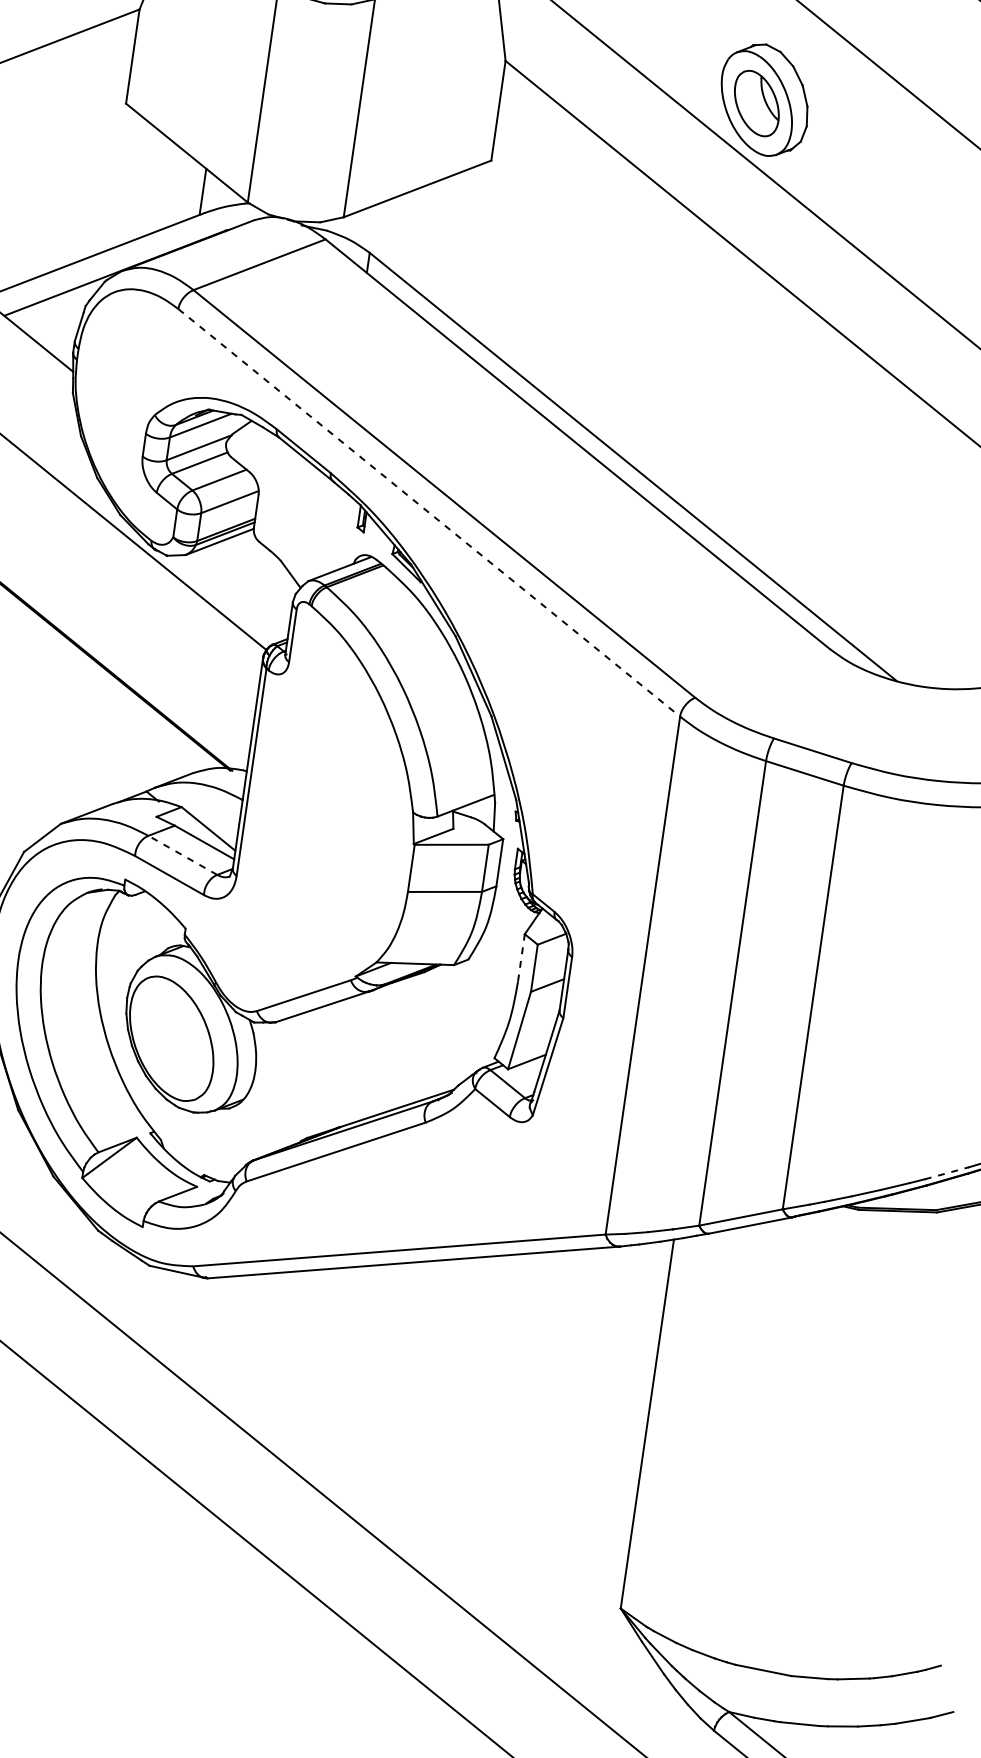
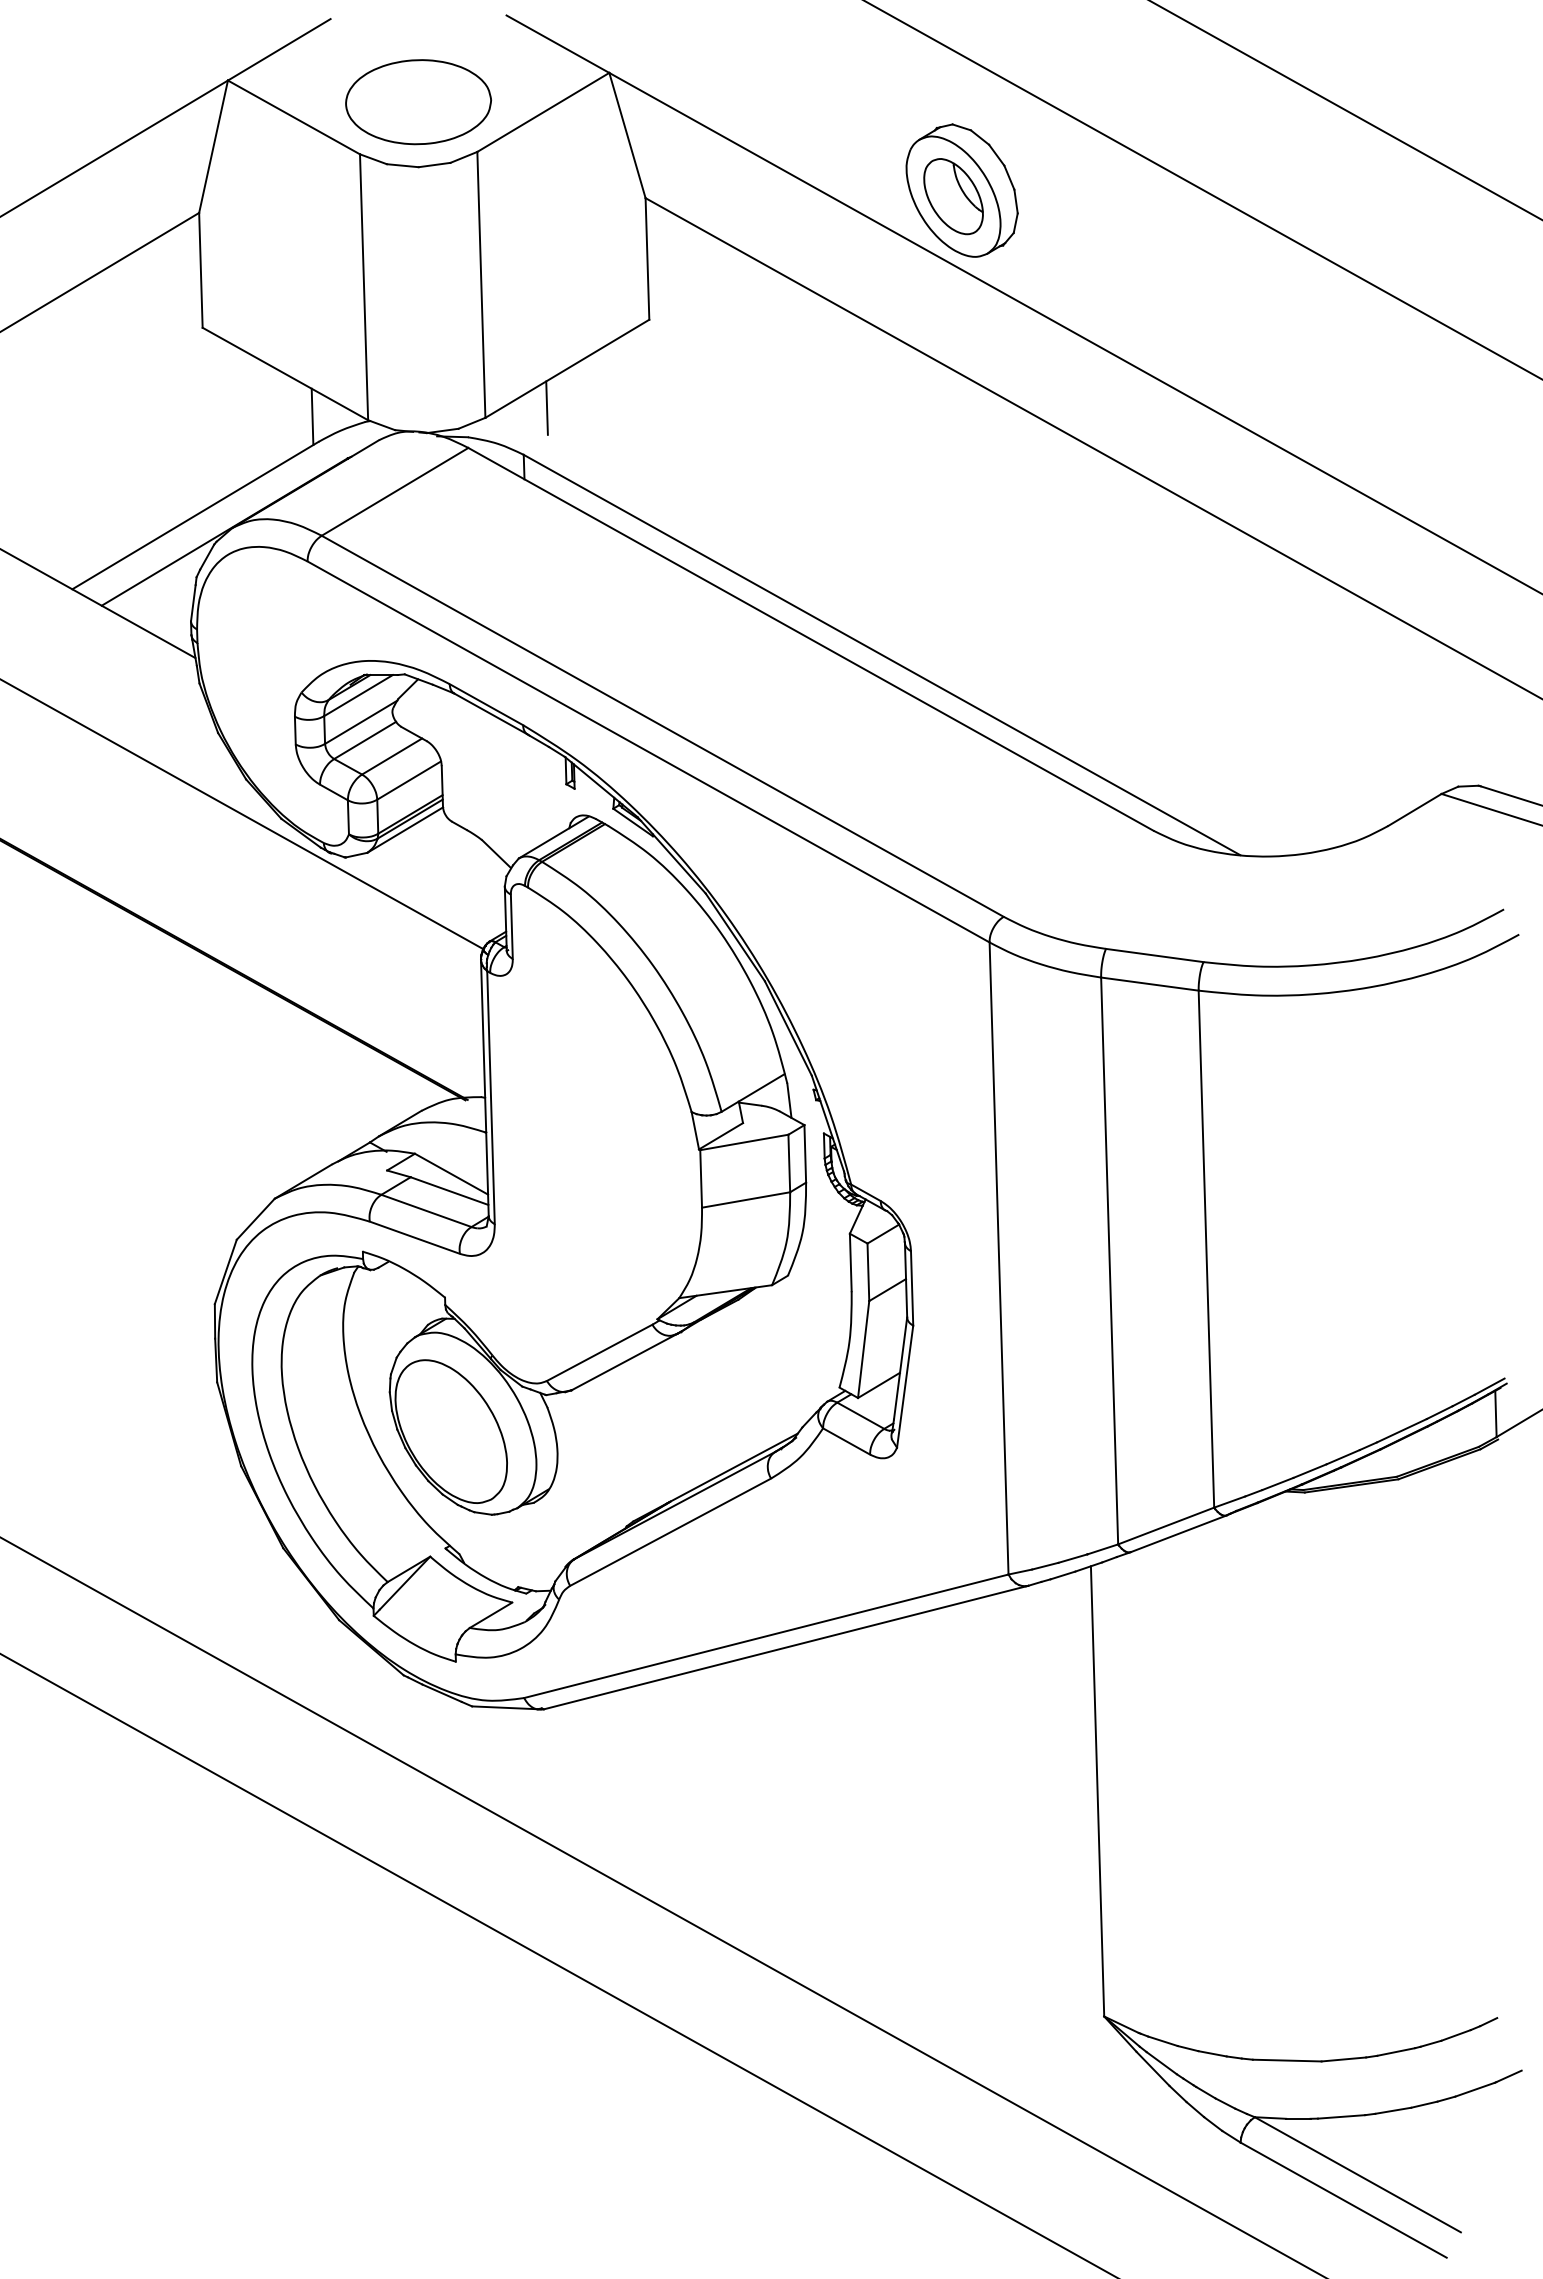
line: (395, 217) -> (546, 407), added
line: (429, 512) -> (648, 751), dashed -> solid
line: (182, 855) -> (426, 1210), dashed -> solid
line: (521, 957) -> (850, 1262), dashed -> solid
line: (946, 1173) -> (1401, 1430), dashed -> solid

